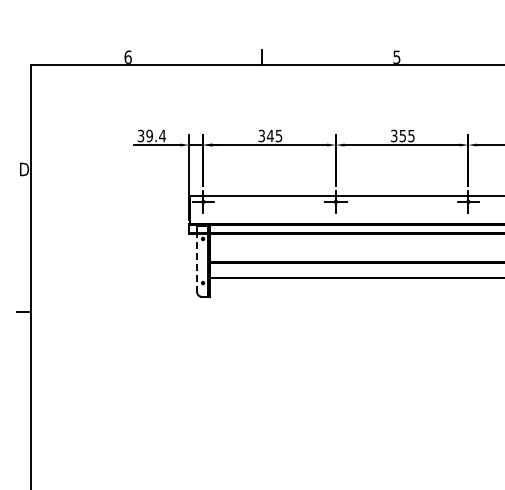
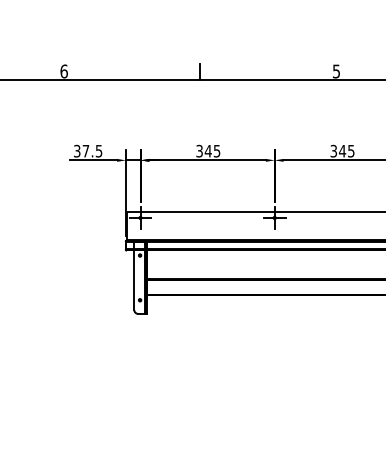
text: (156, 135) -> (92, 150), 39.4 -> 37.5
text: (402, 136) -> (342, 151), 355 -> 345
line: (197, 262) -> (134, 279), dashed -> solid

